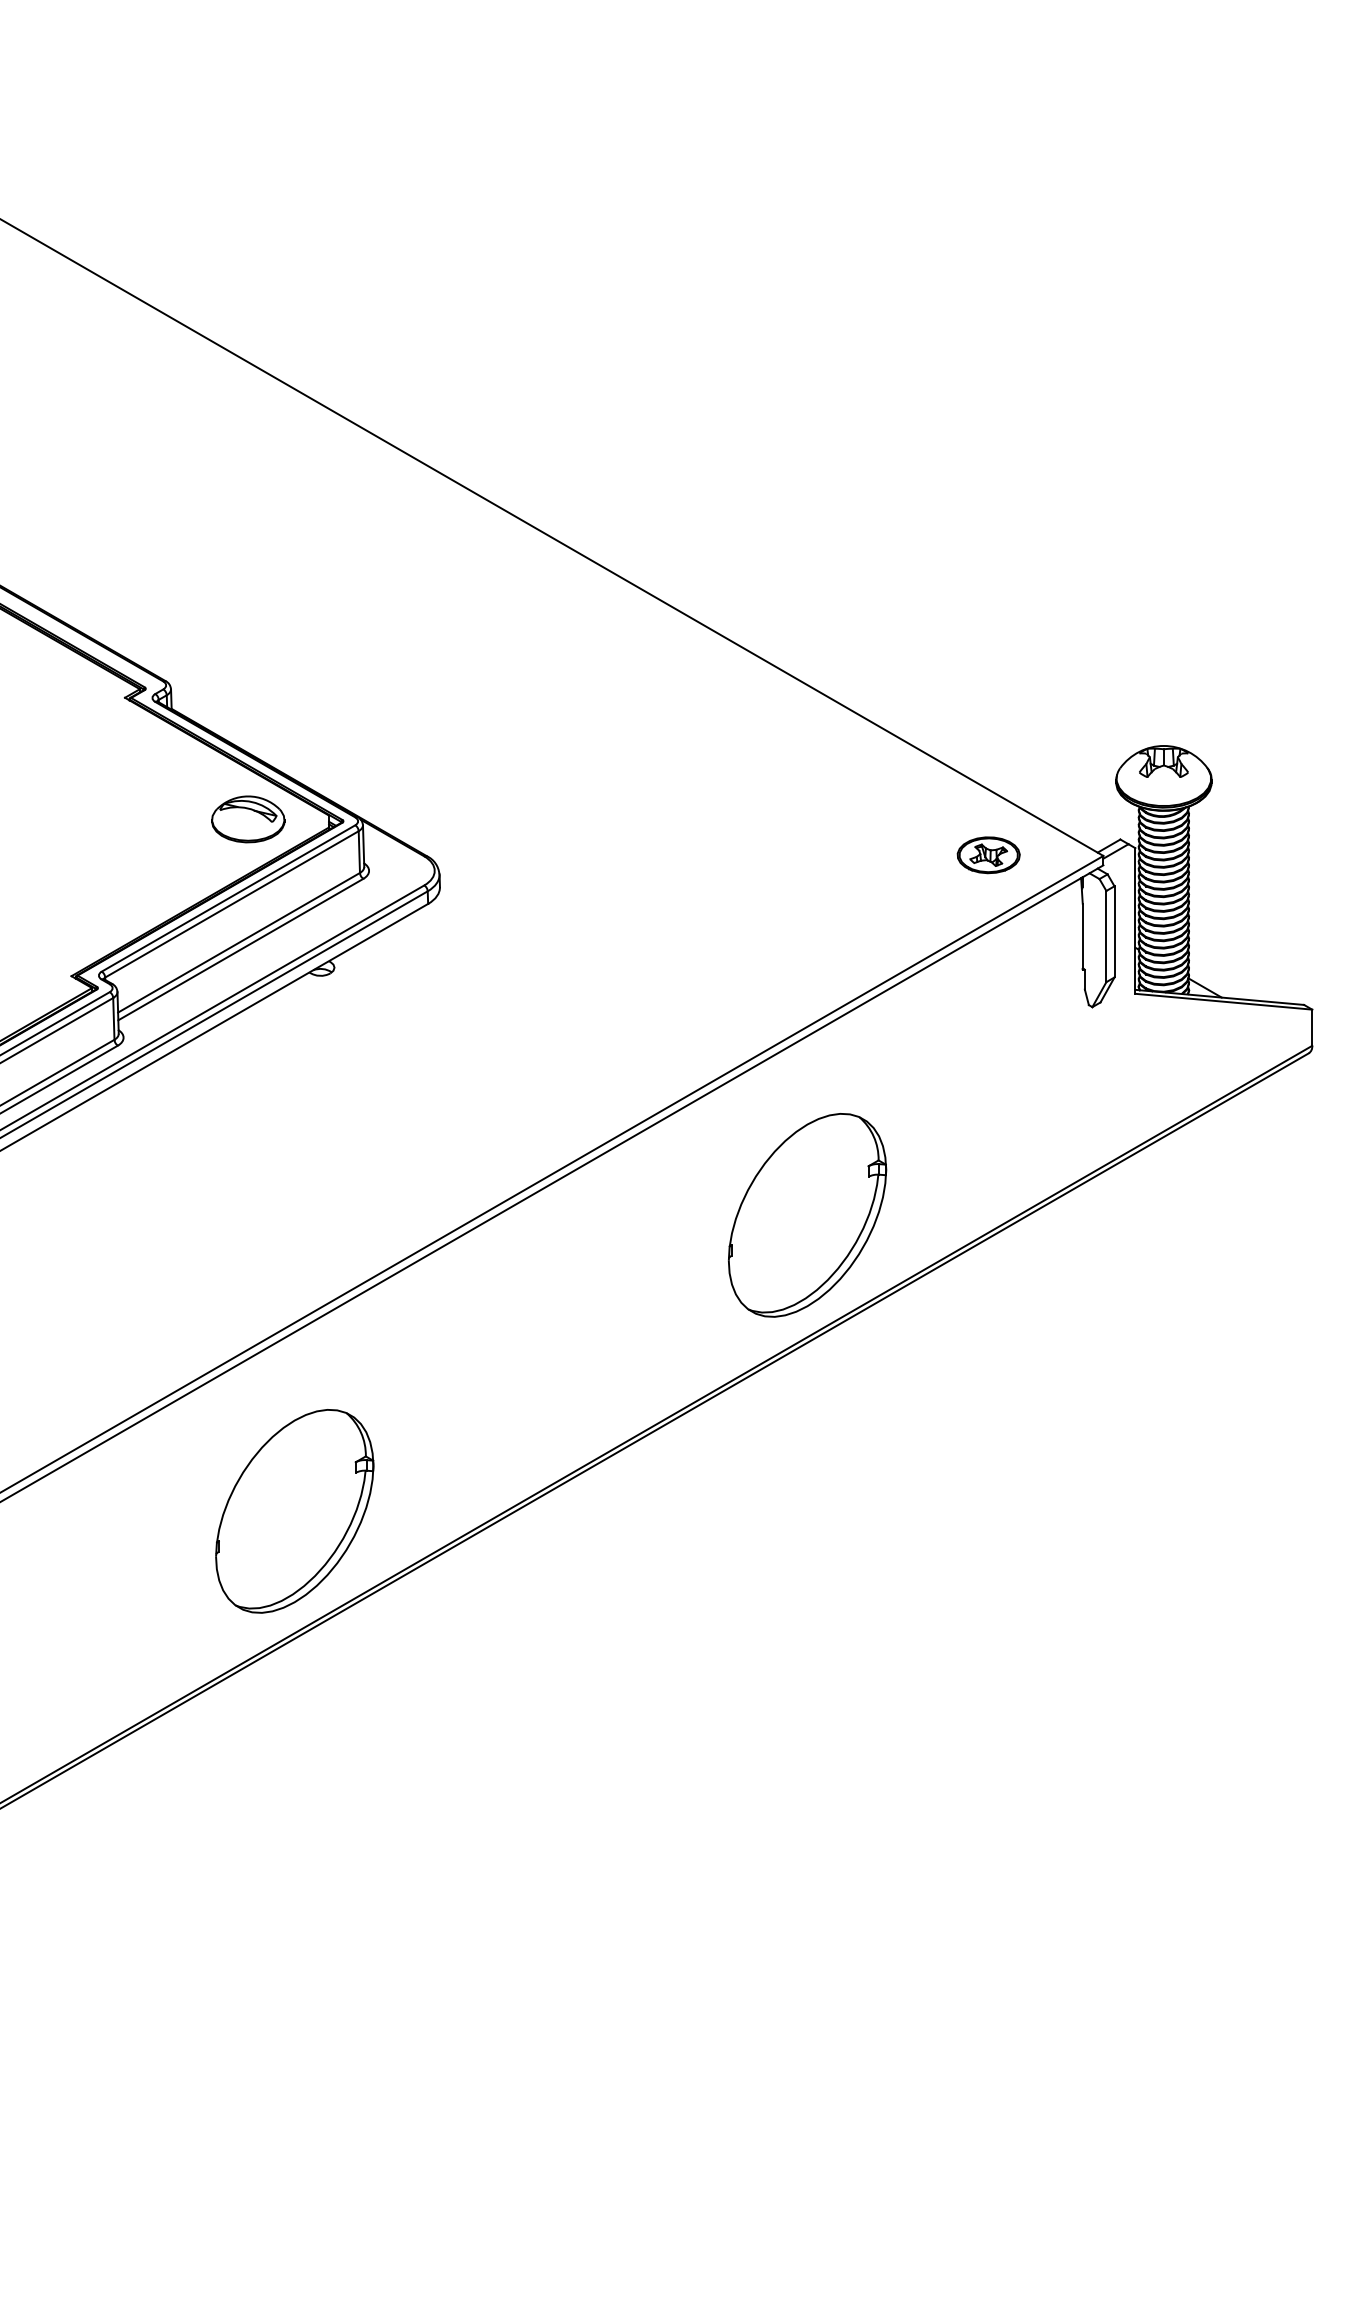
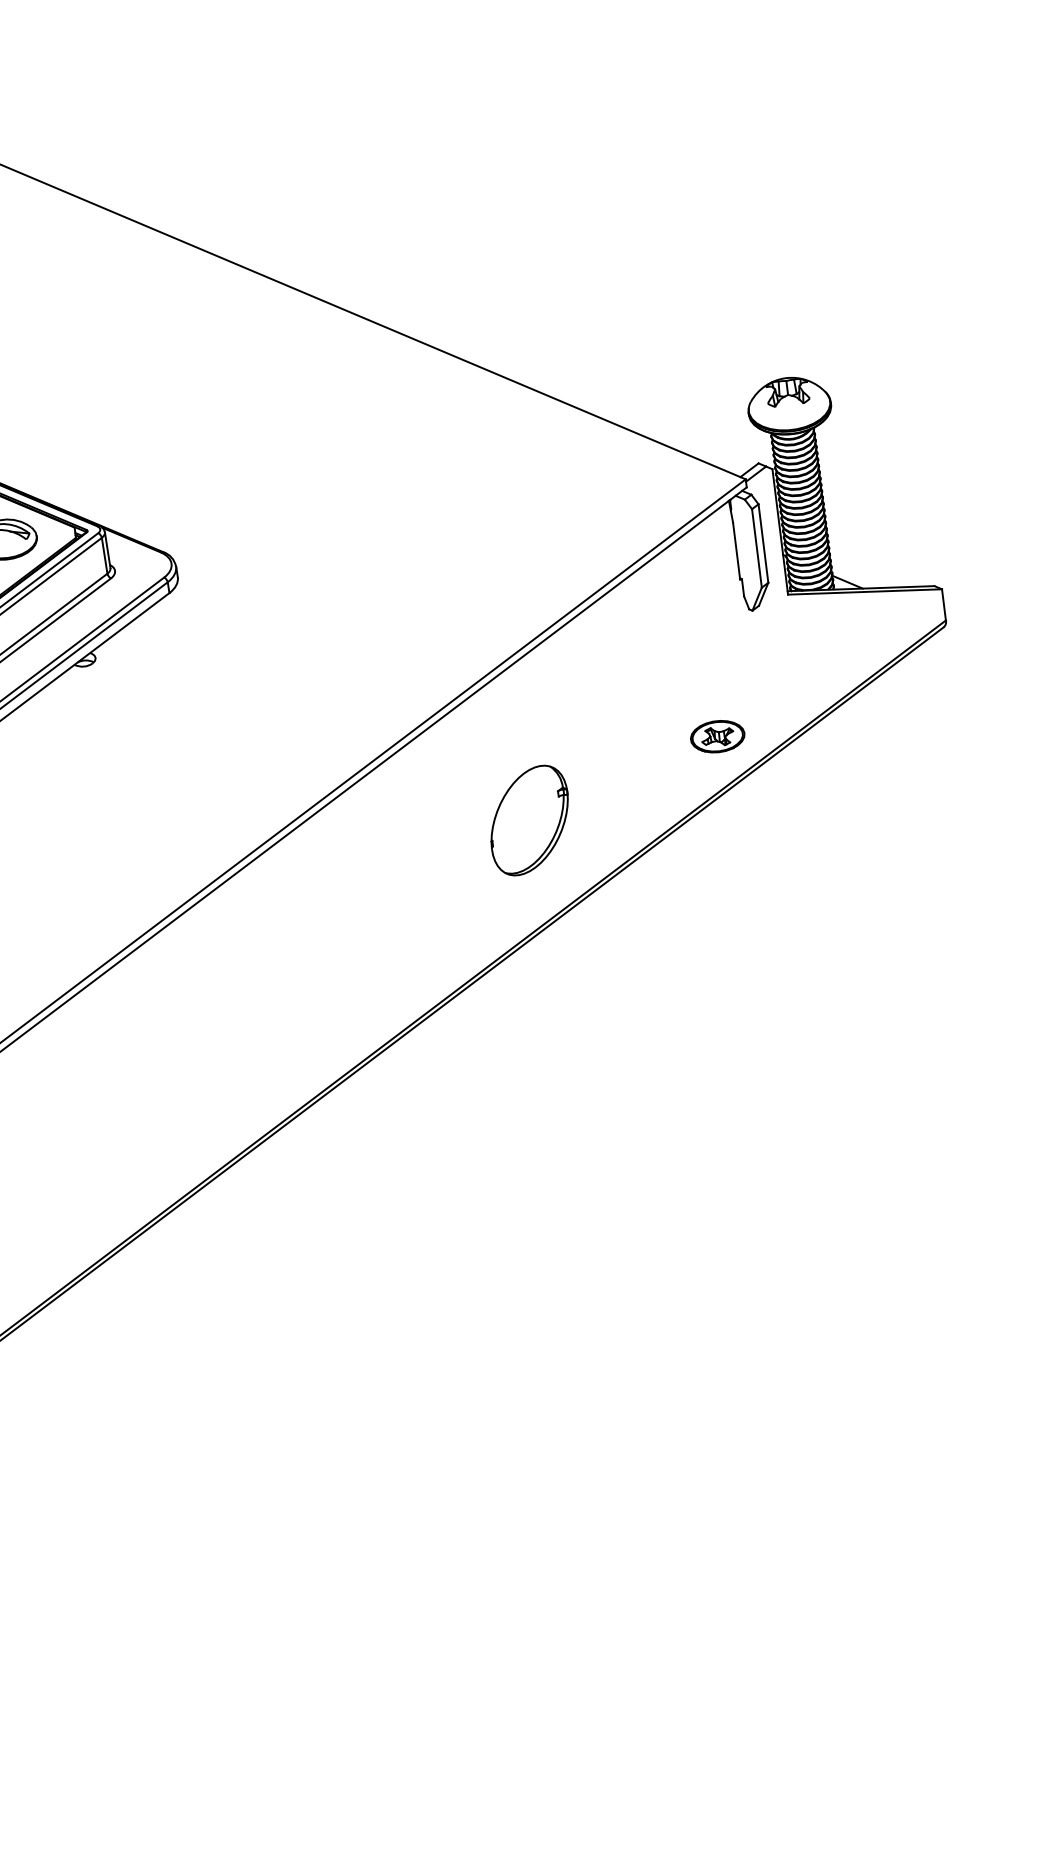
part: (988, 855) -> (717, 736), moved
part: (807, 1215) -> (529, 820), size x0.6
part: (294, 1511) -> (119, 1130), removed

